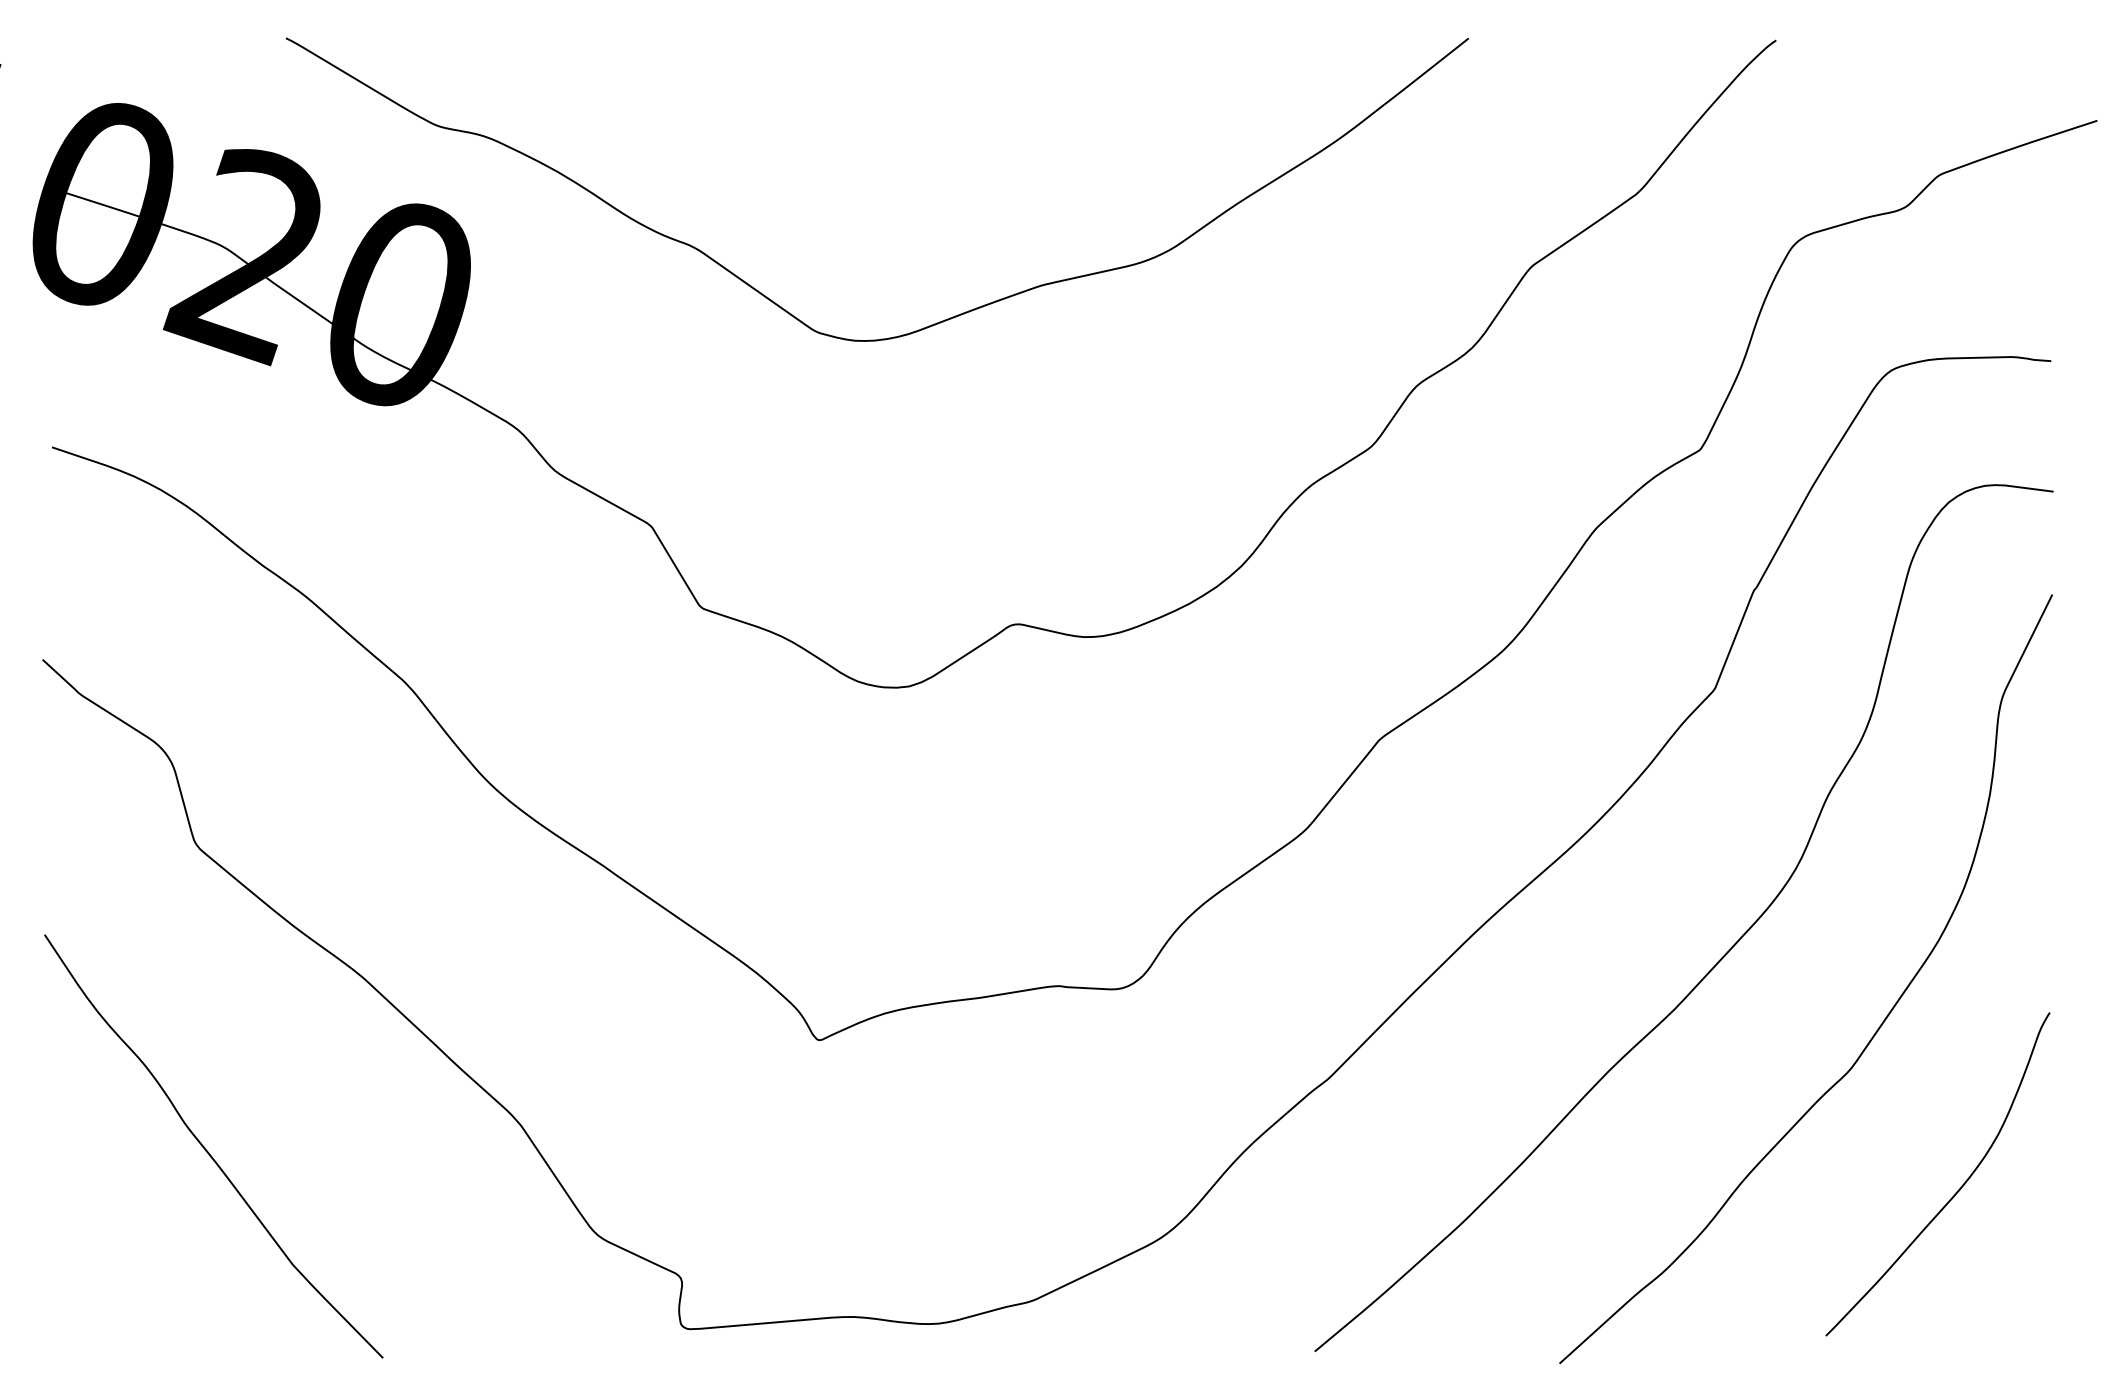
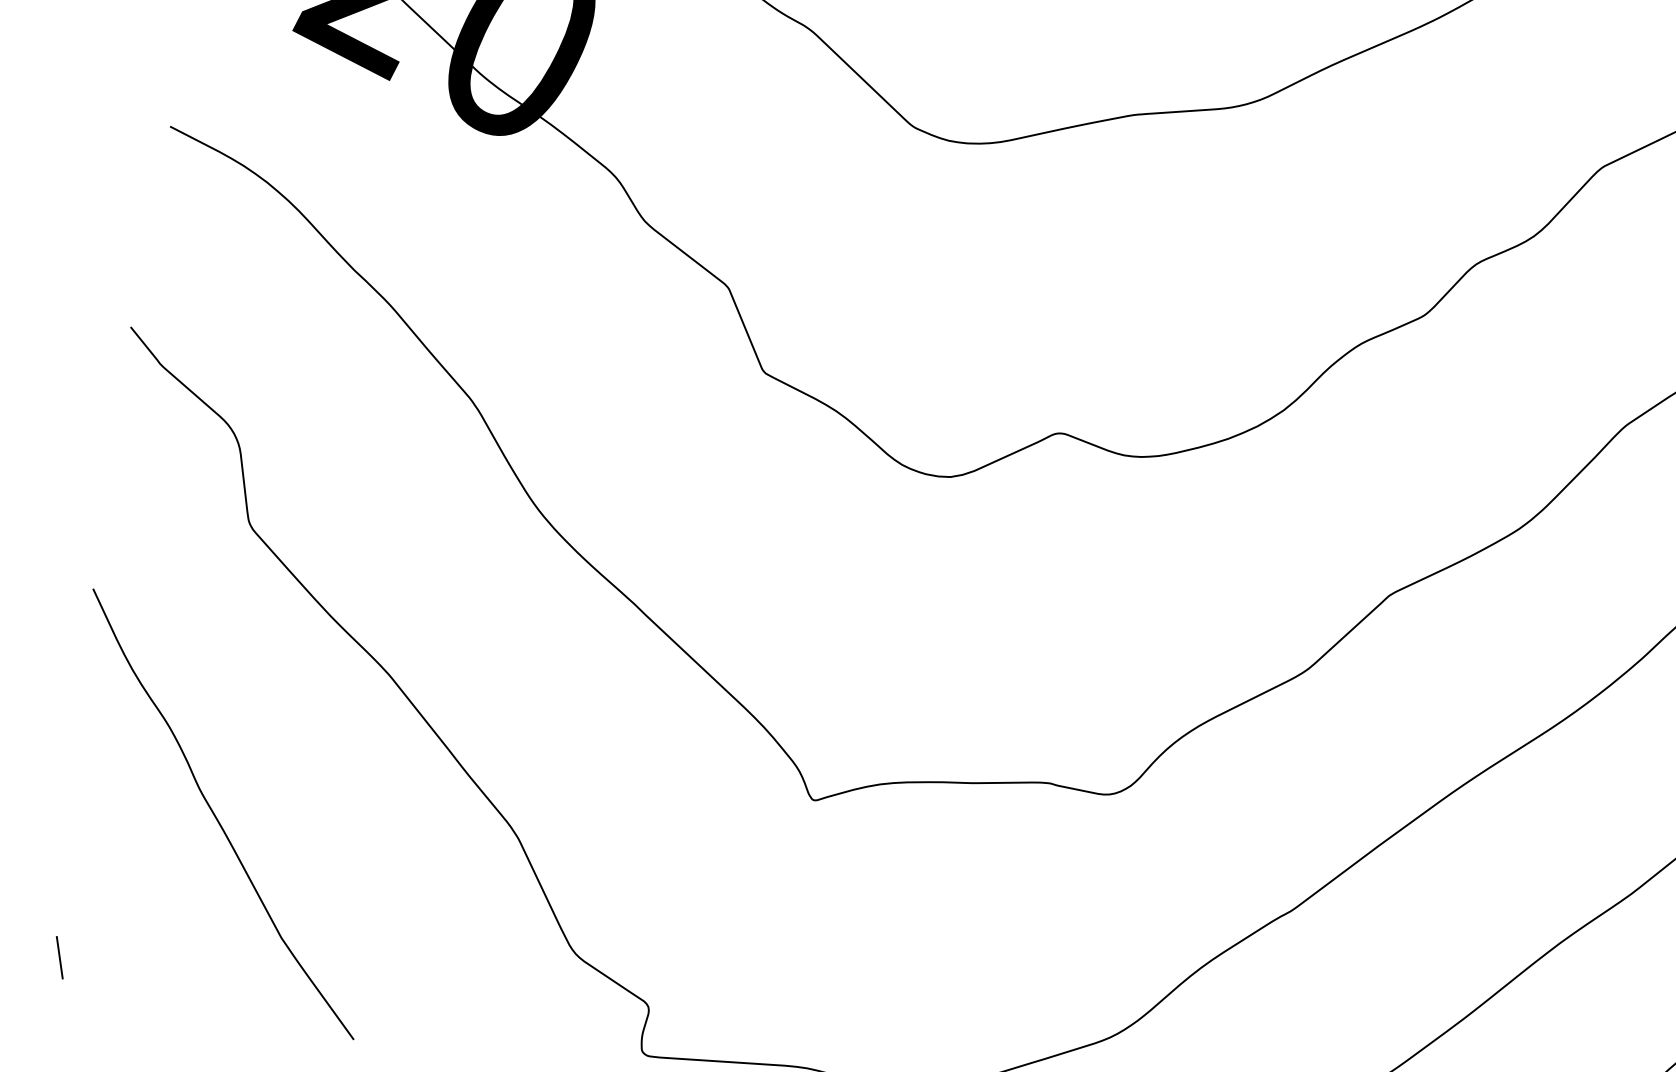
line: (67, 1319) -> (59, 957), added

